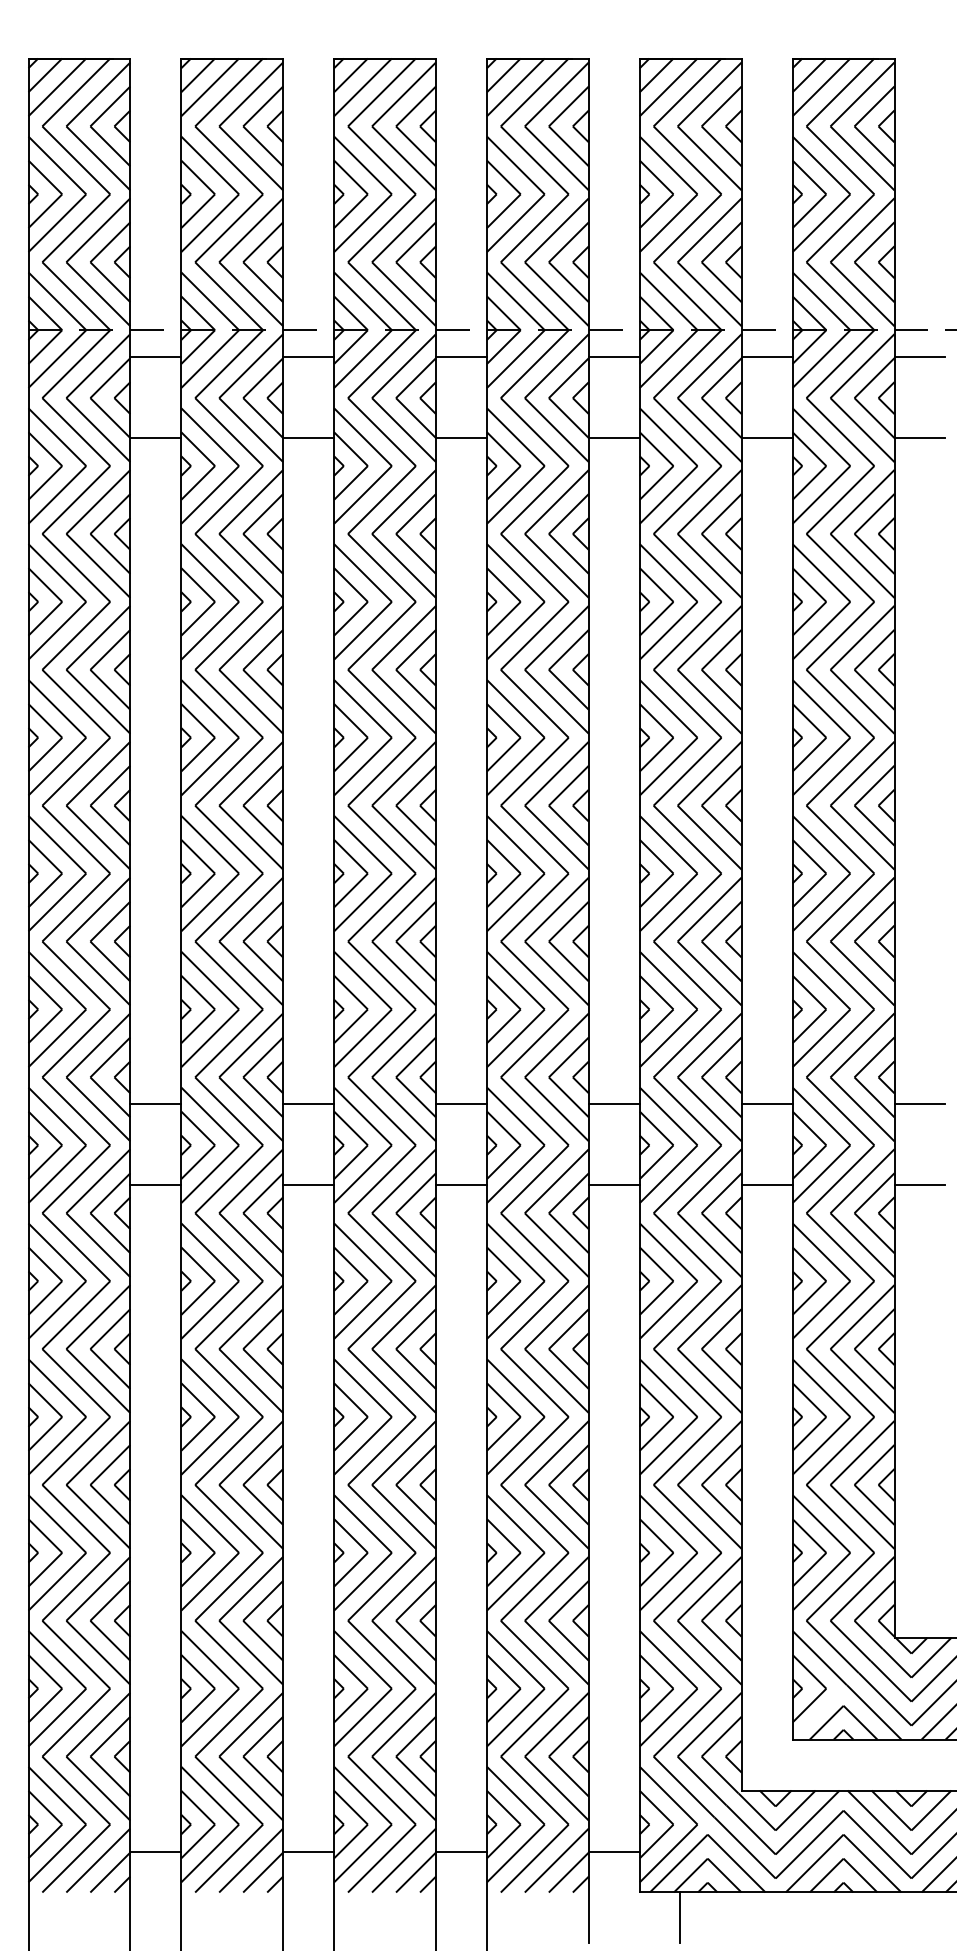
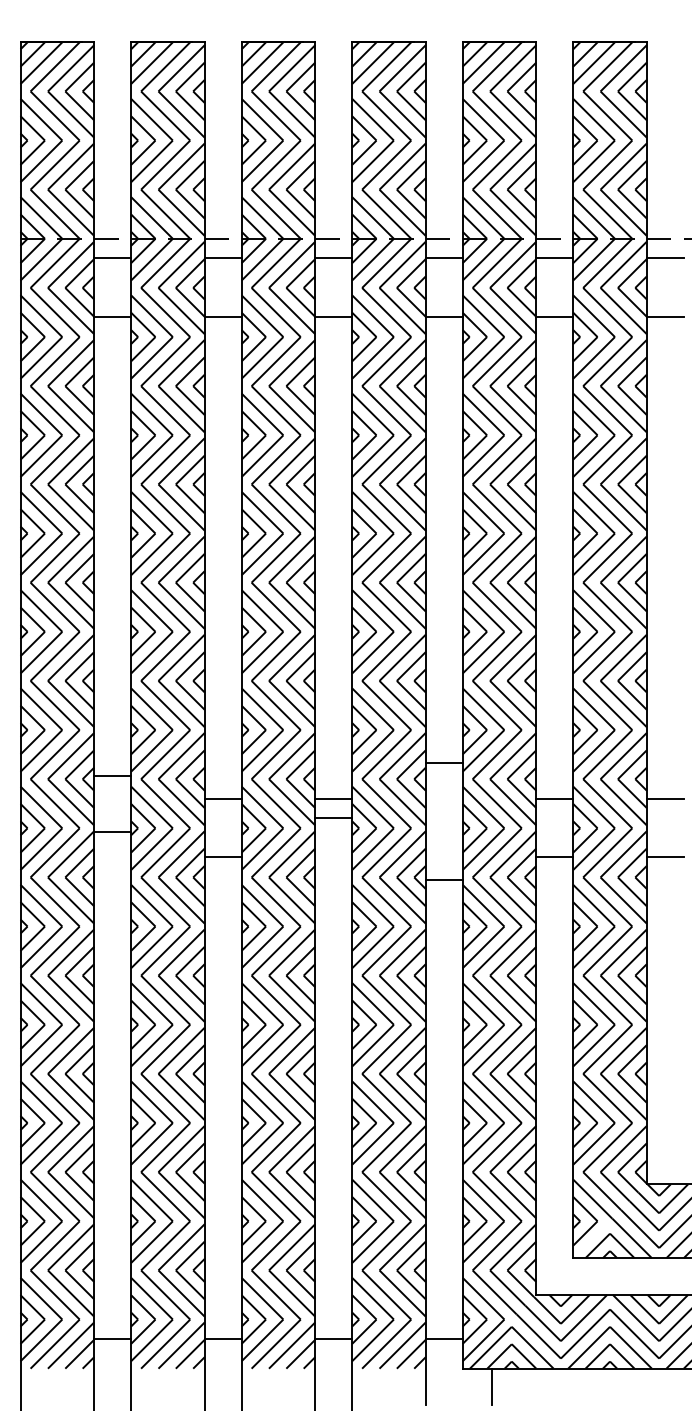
line: (155, 1104) -> (112, 775), moved
line: (613, 1104) -> (443, 763), moved
line: (155, 1185) -> (112, 832), moved
line: (461, 1185) -> (333, 818), moved
line: (613, 1185) -> (443, 880), moved

